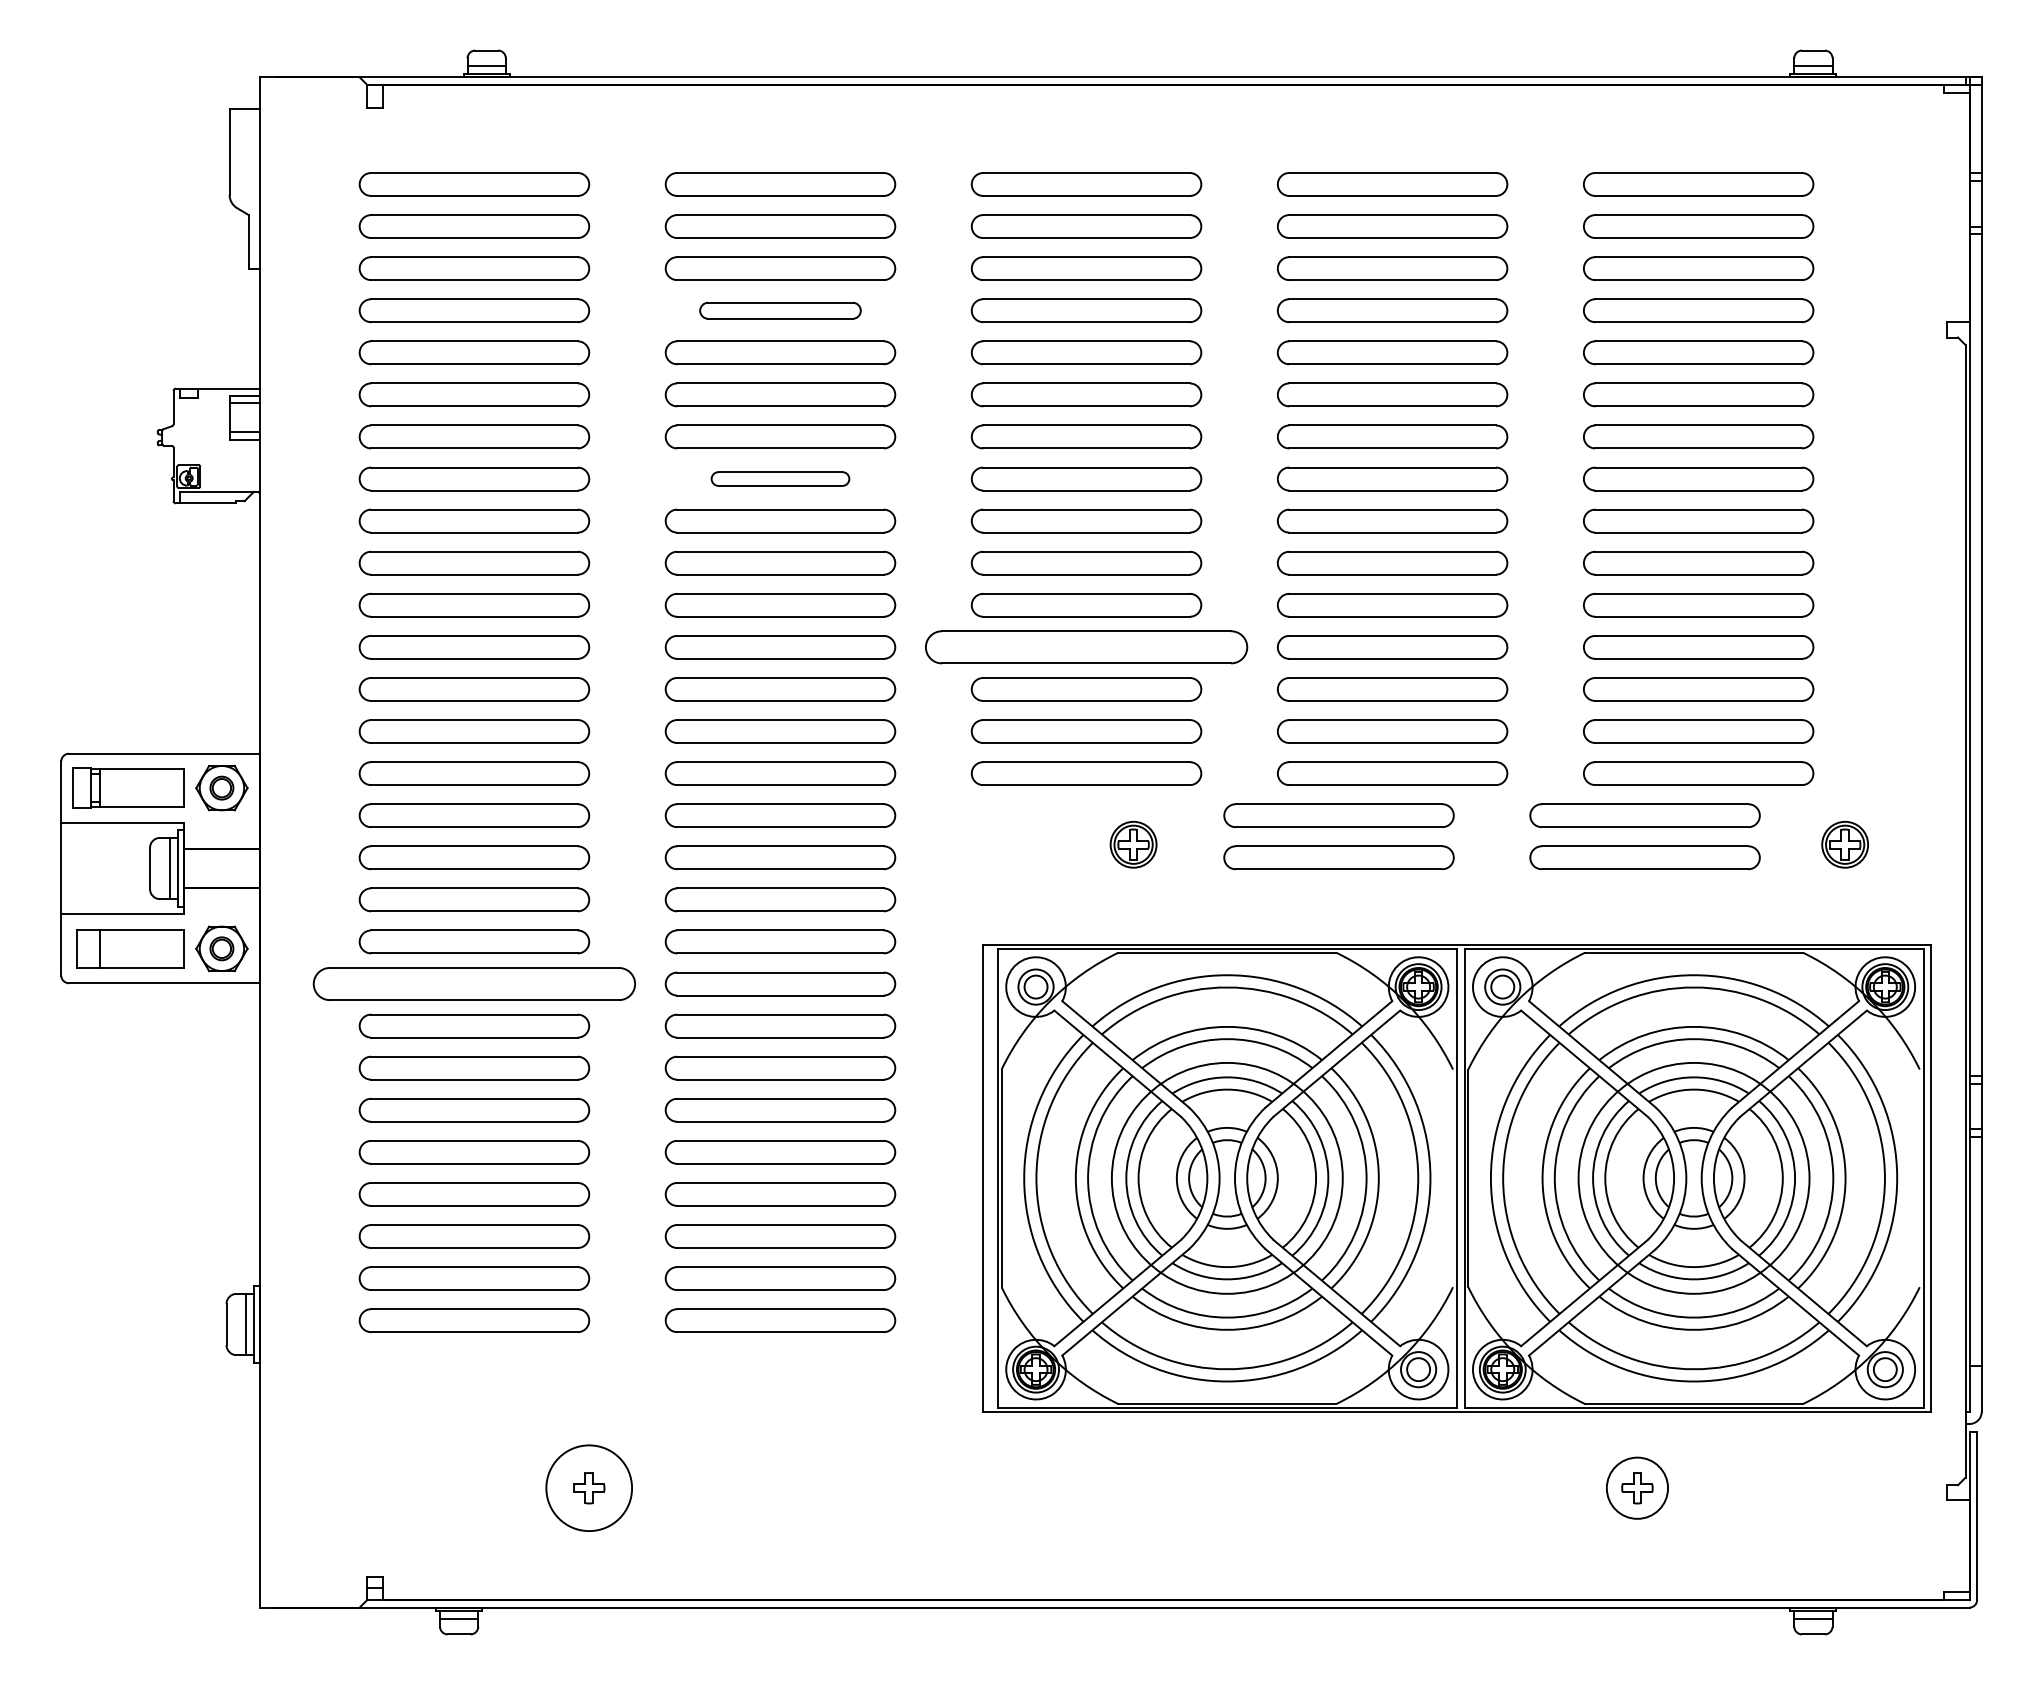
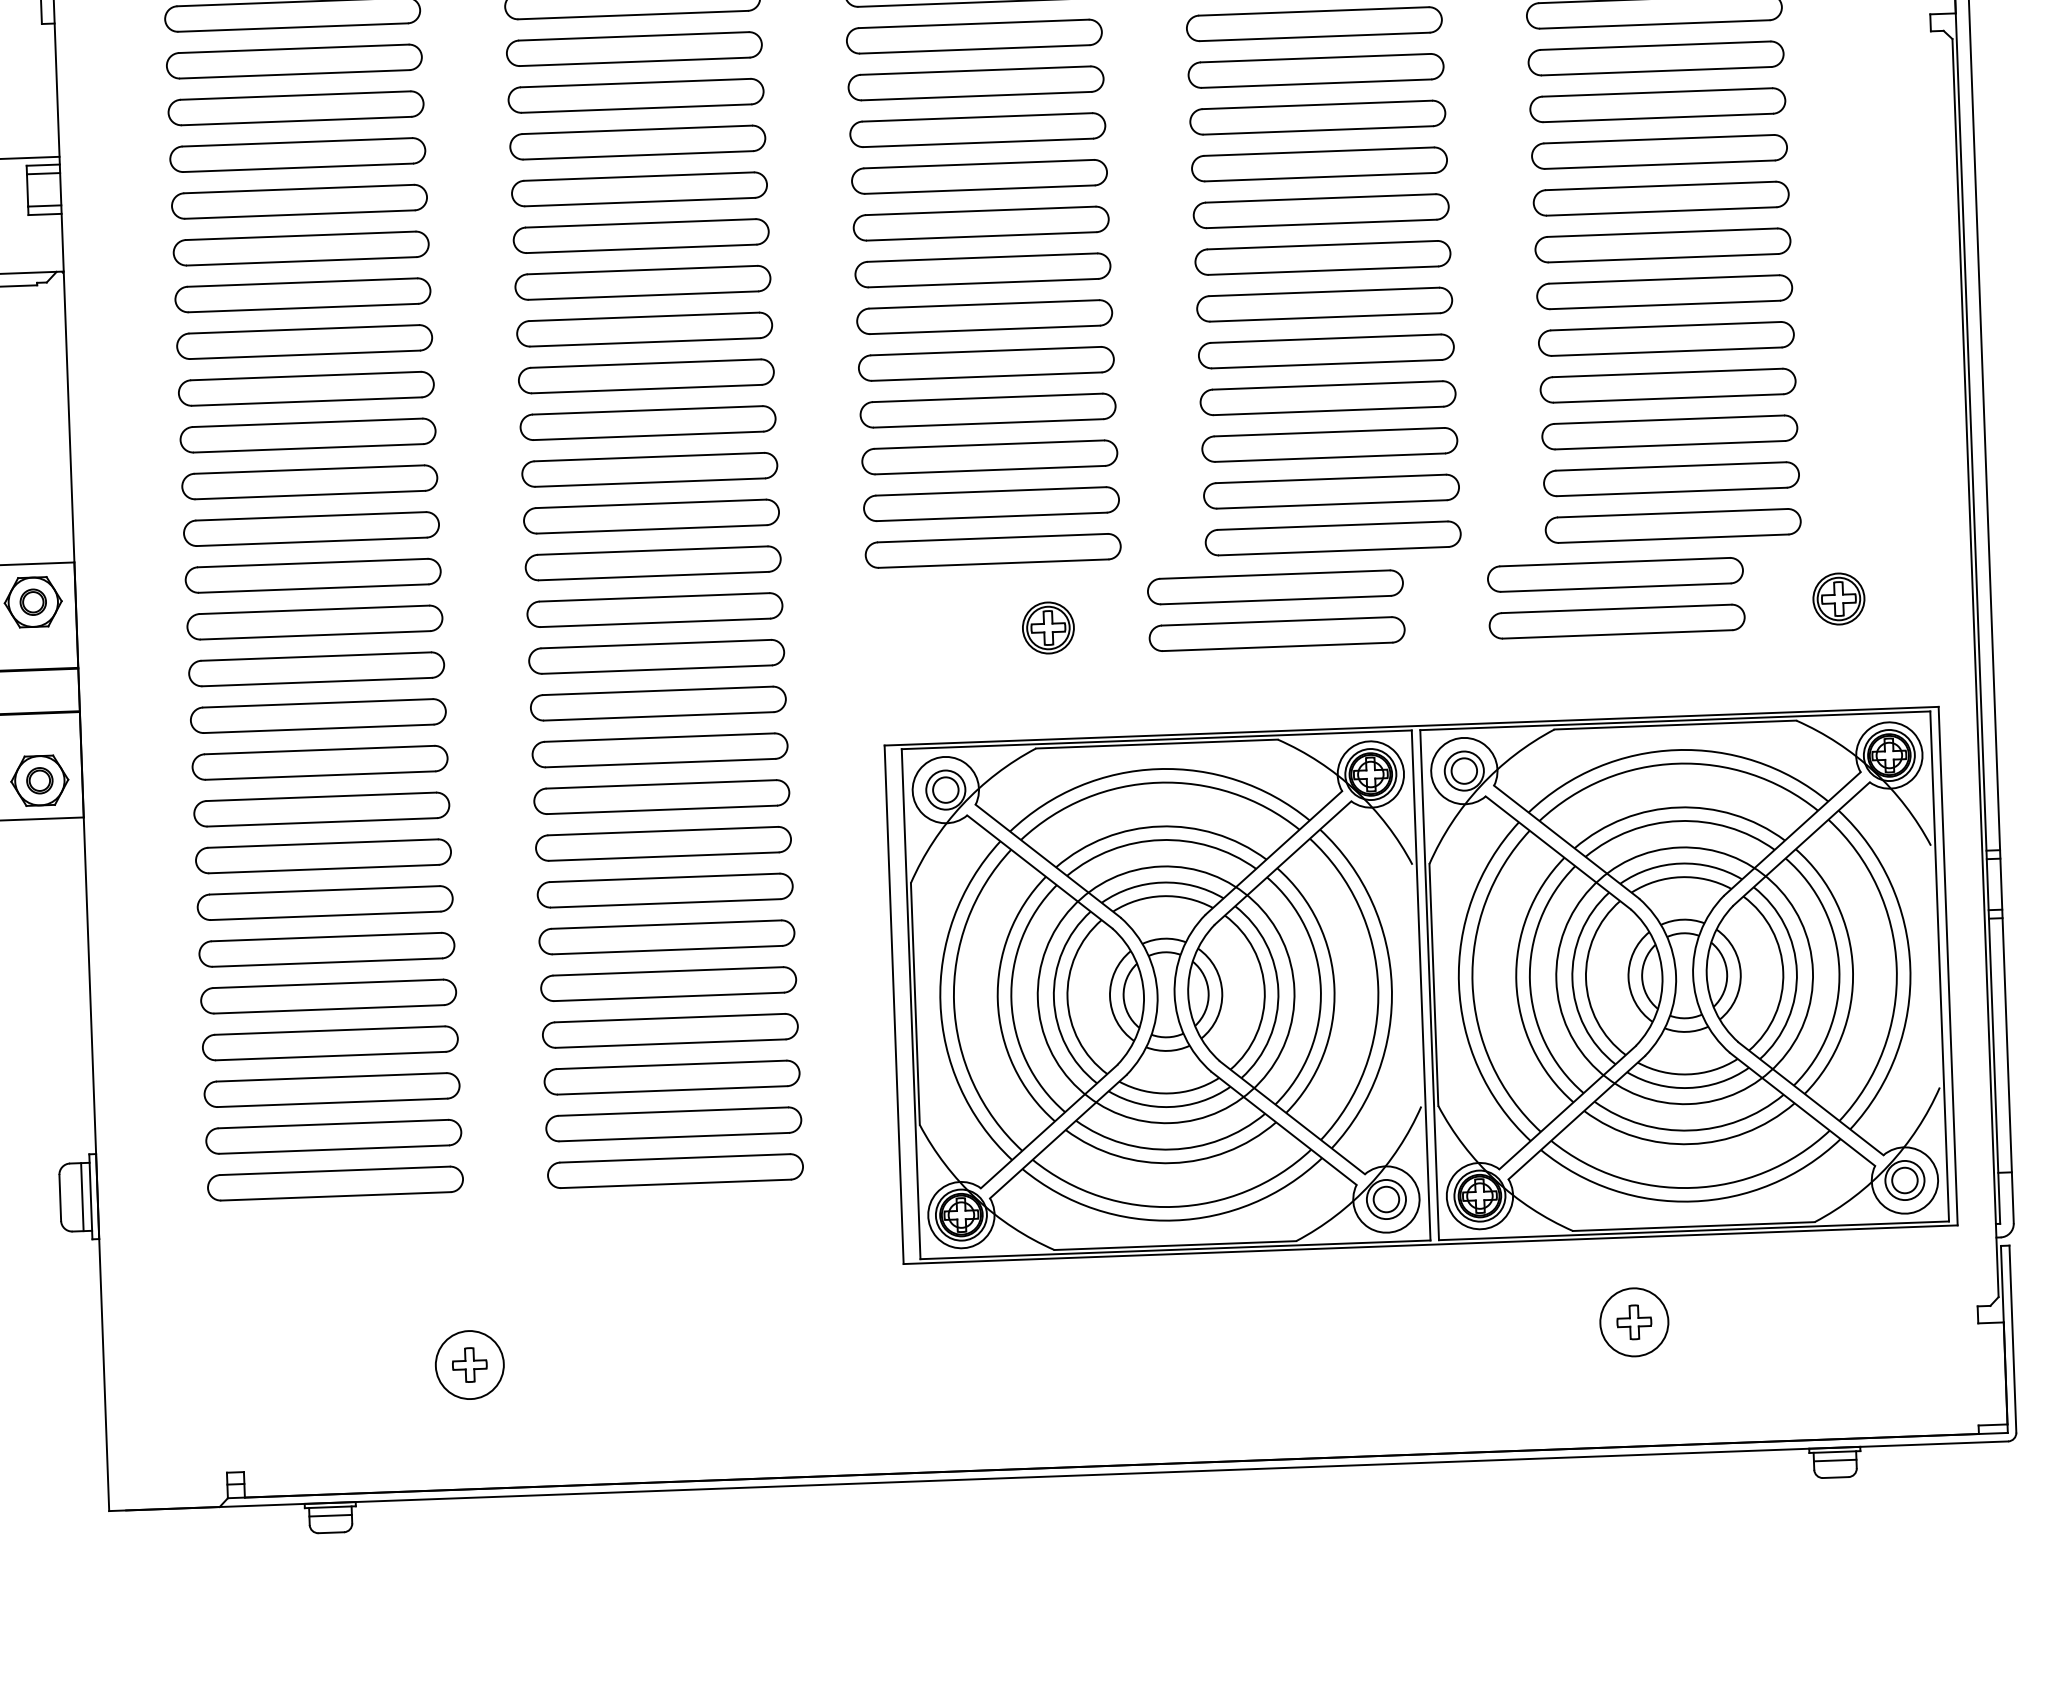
part: (780, 310) -> (634, 48), size x1.43
part: (780, 478) -> (641, 235), size x1.67
part: (1086, 647) -> (988, 410), size x0.71
part: (474, 983) -> (321, 808), size x0.71
circle: (588, 1487) -> (469, 1364), size x0.71

